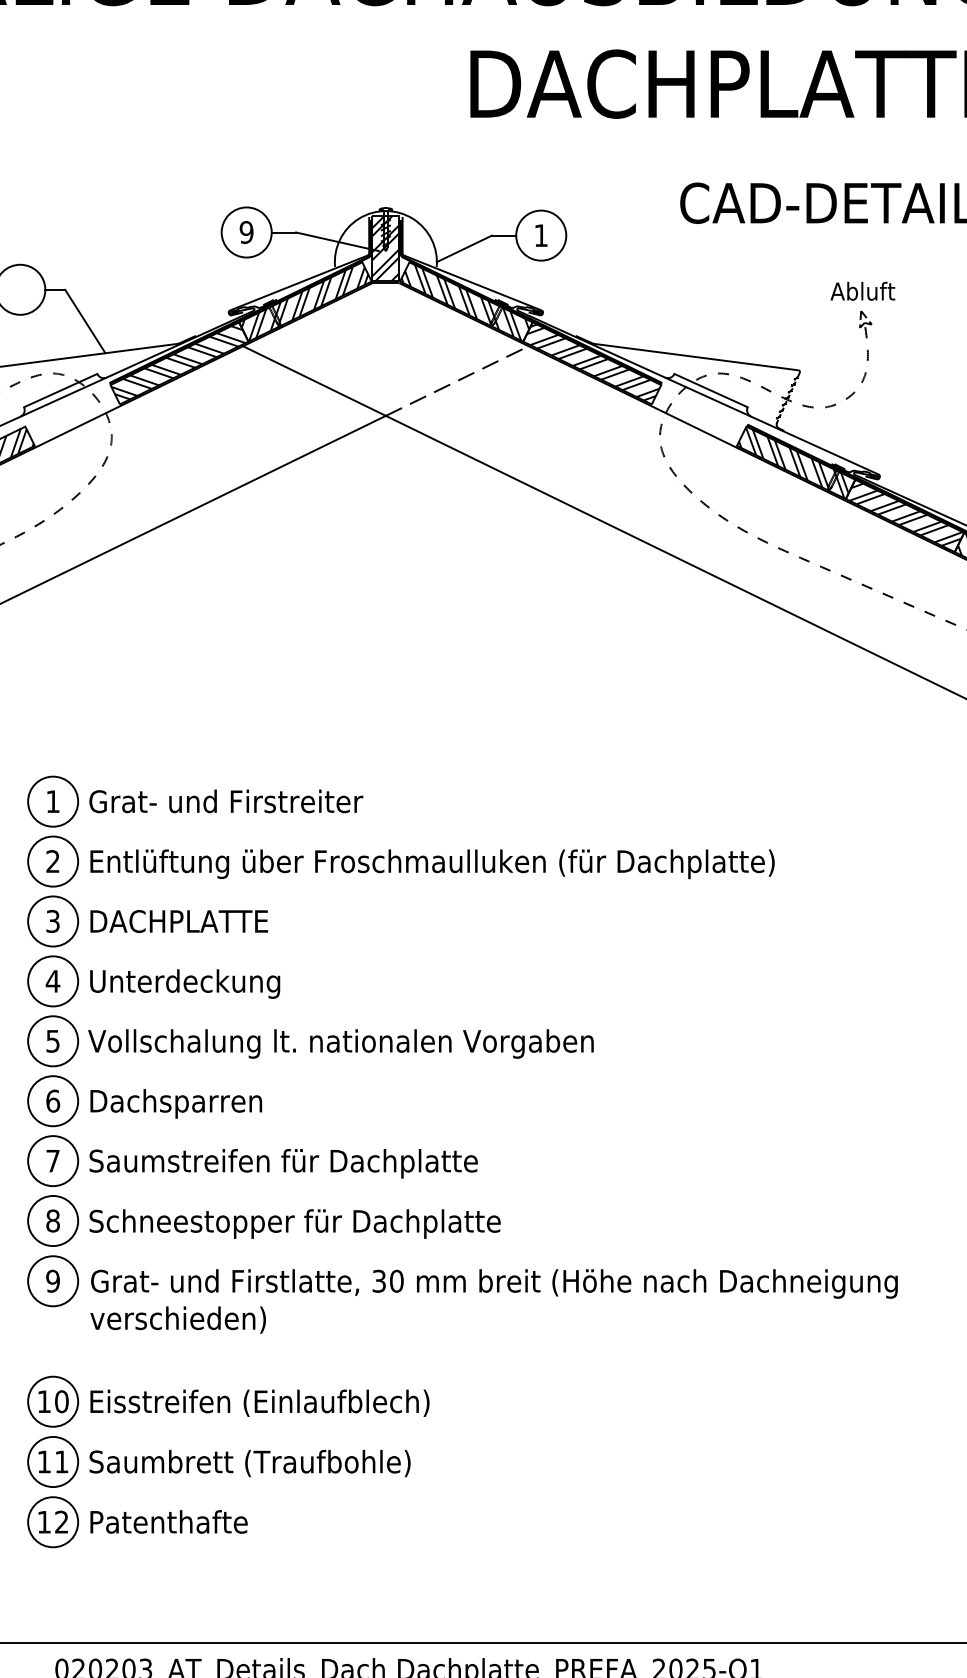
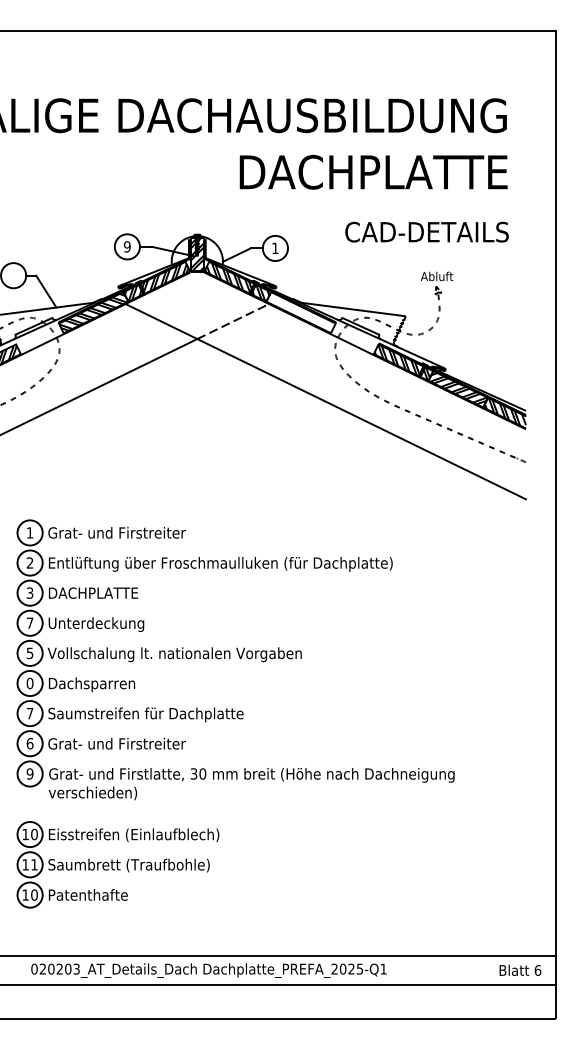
hatch: (593, 363) -> (301, 312), removed
text: (51, 979) -> (29, 622), 4 -> 7
text: (51, 1099) -> (29, 682), 6 -> 0
text: (51, 1220) -> (29, 743), 8 -> 6
text: (294, 1222) -> (151, 744), Schneestopper für Dachplatte -> Grat- und Firstreiter
text: (61, 1521) -> (34, 894), 12 -> 10

